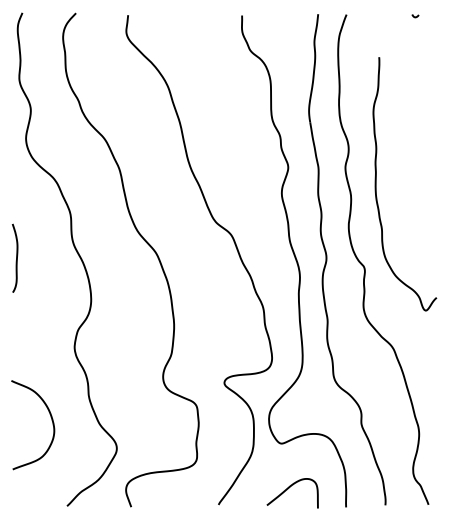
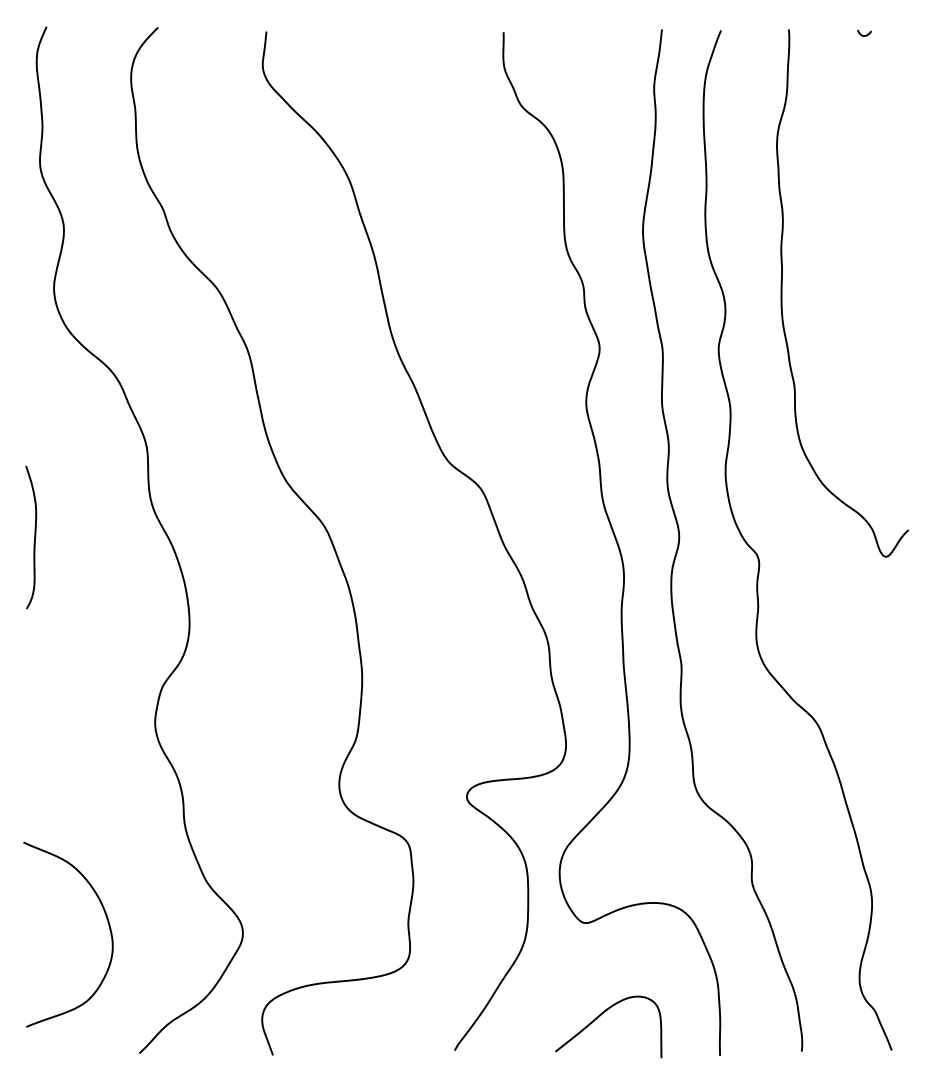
curve: (376, 184) -> (783, 294), moved
curve: (51, 420) -> (106, 924), moved

